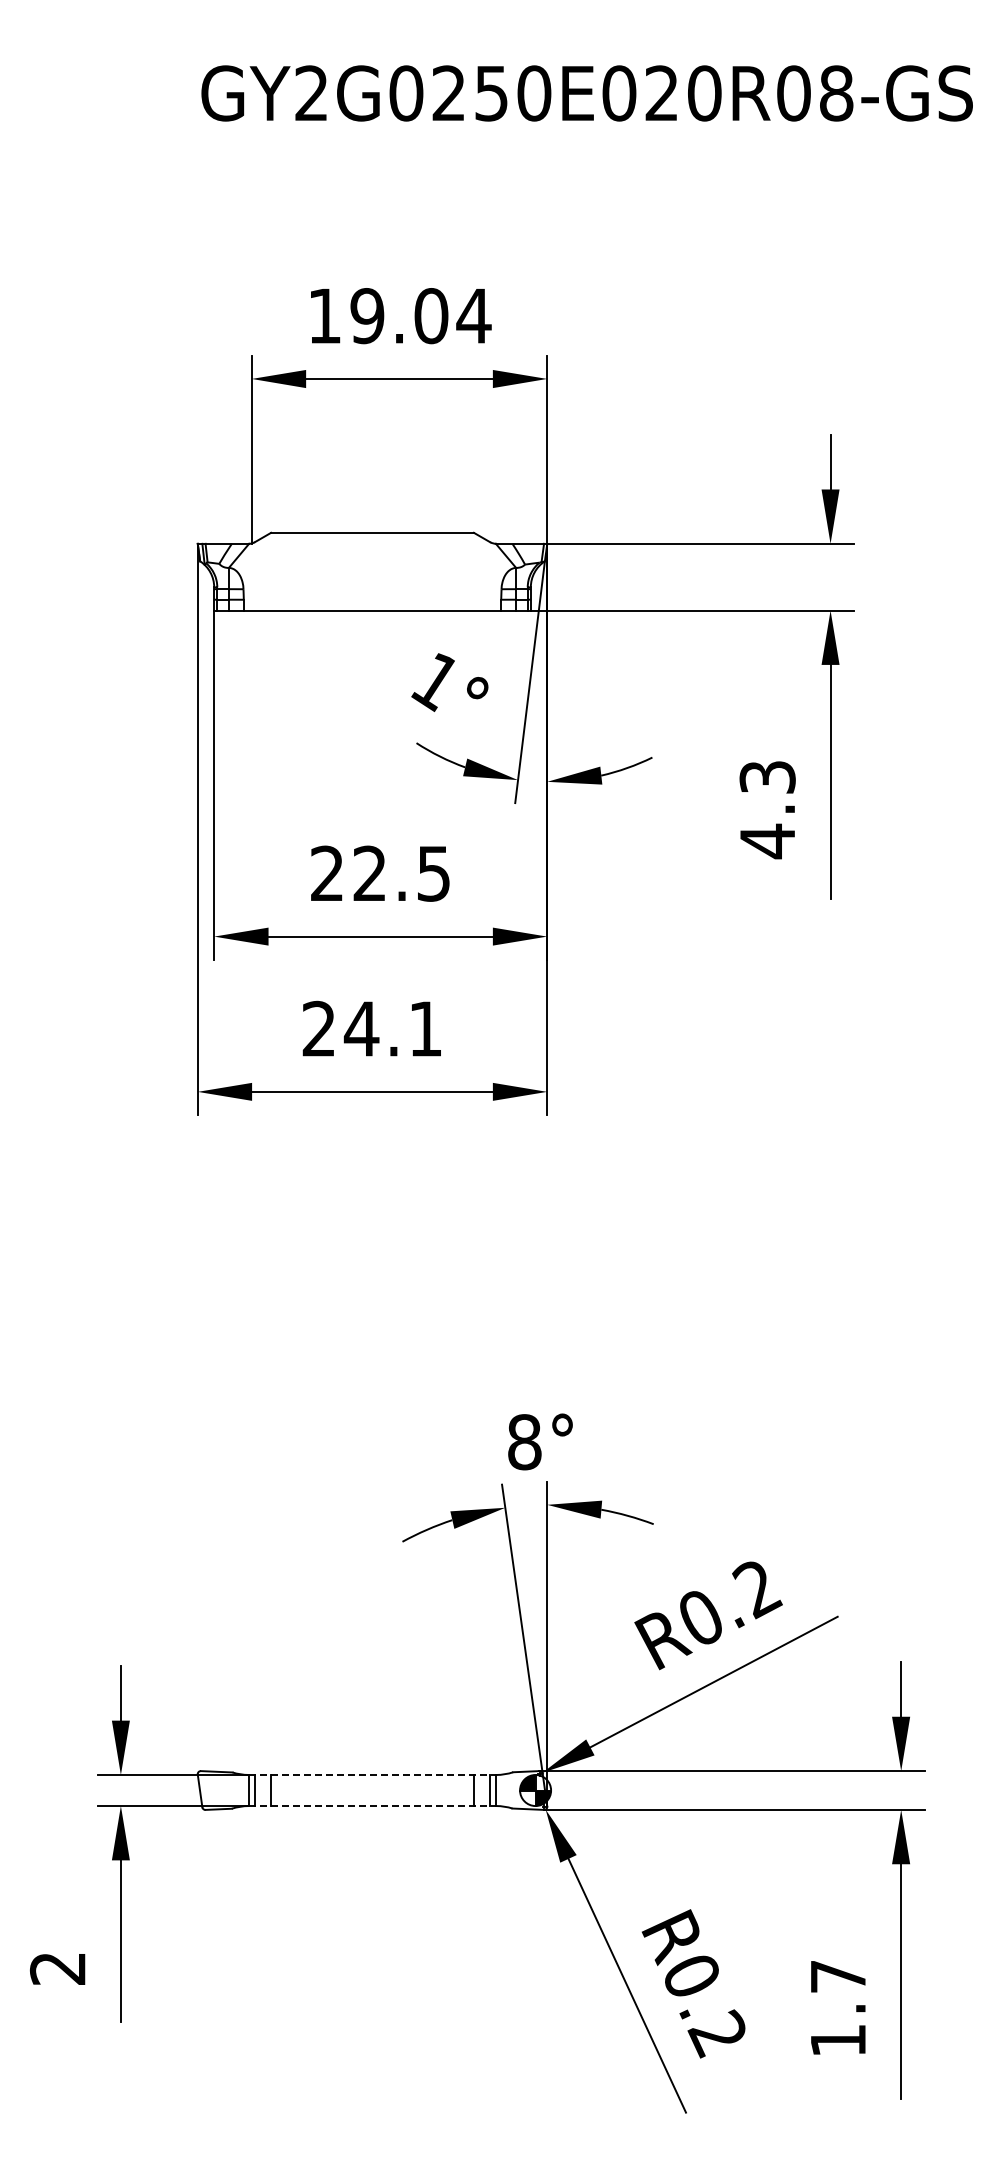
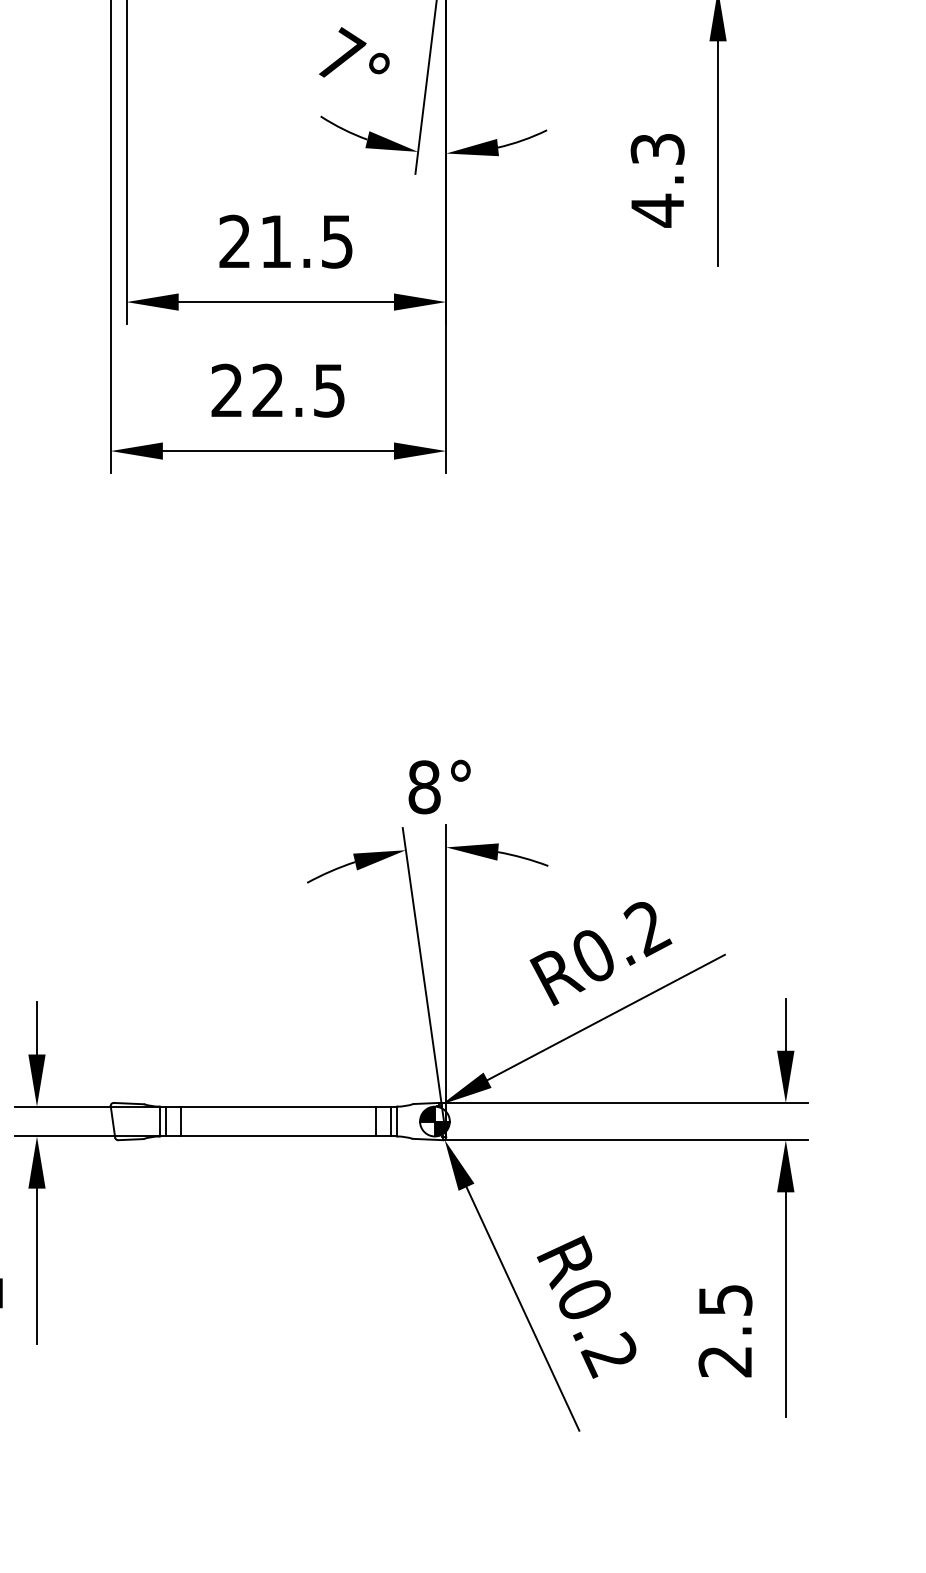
text: (437, 681) -> (340, 57), 1° -> 7°
text: (369, 872) -> (275, 240), 22.5 -> 21.5
text: (392, 1028) -> (297, 390), 24.1 -> 22.5
line: (373, 1774) -> (279, 1106), dashed -> solid
line: (373, 1806) -> (279, 1136), dashed -> solid
text: (838, 2008) -> (725, 1330), 1.7 -> 2.5

